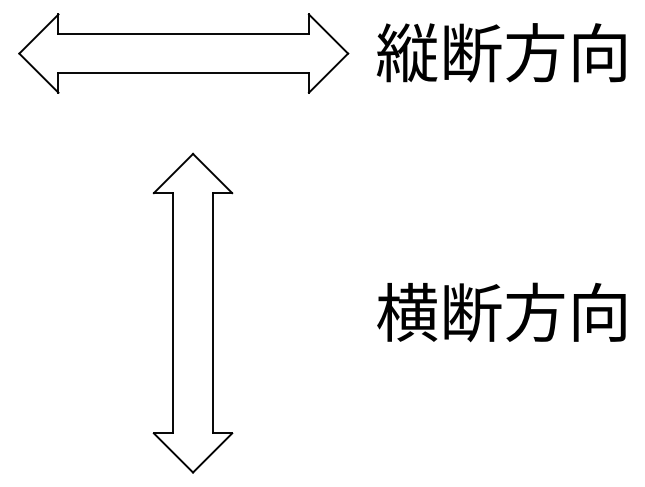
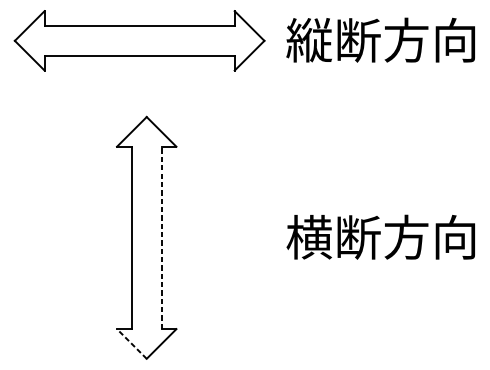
line: (212, 312) -> (161, 237), solid -> dashed
line: (173, 452) -> (131, 343), solid -> dashed

